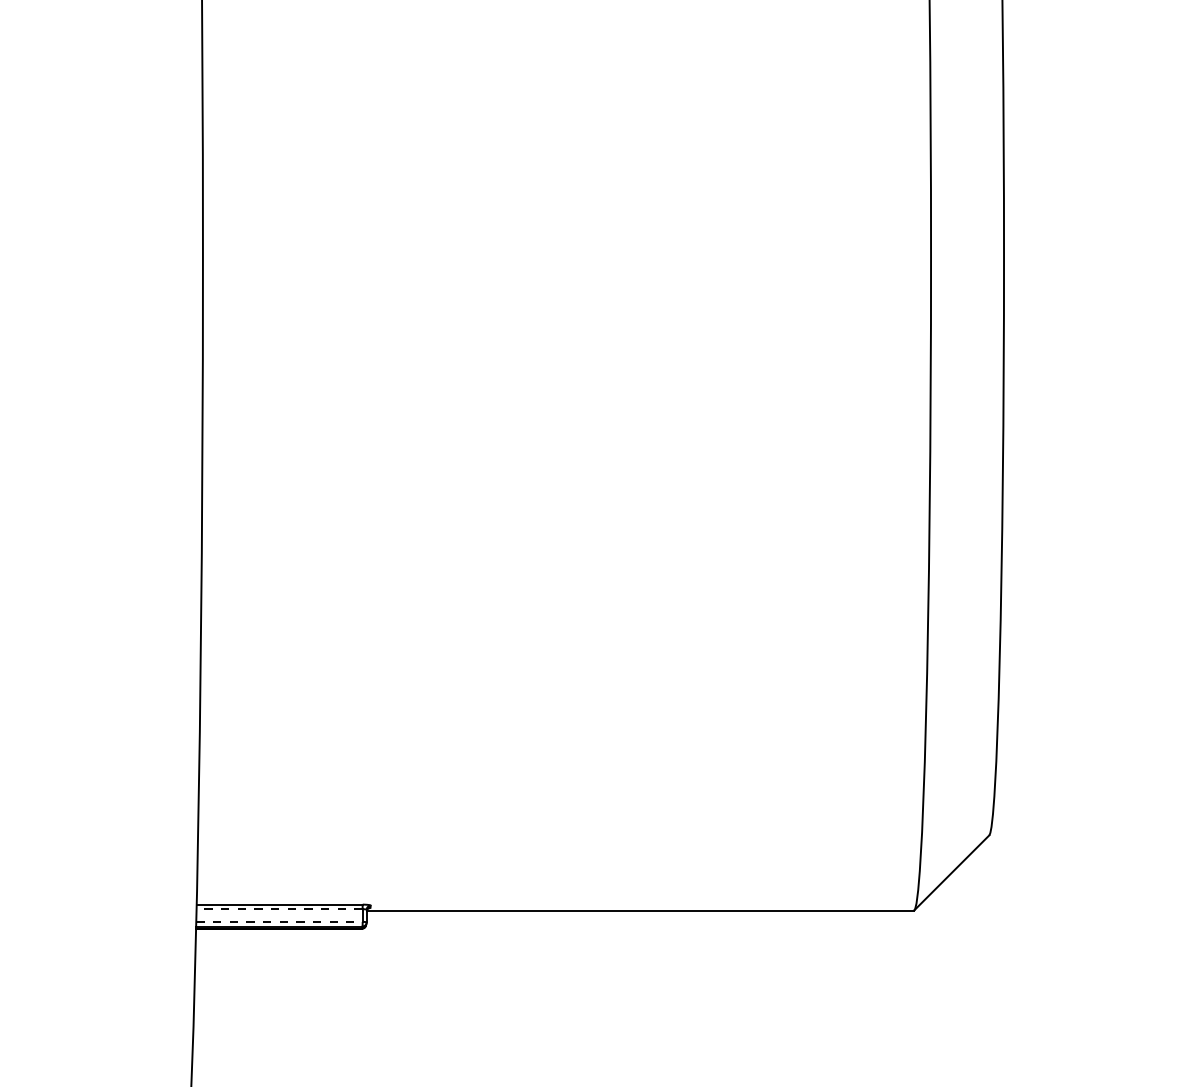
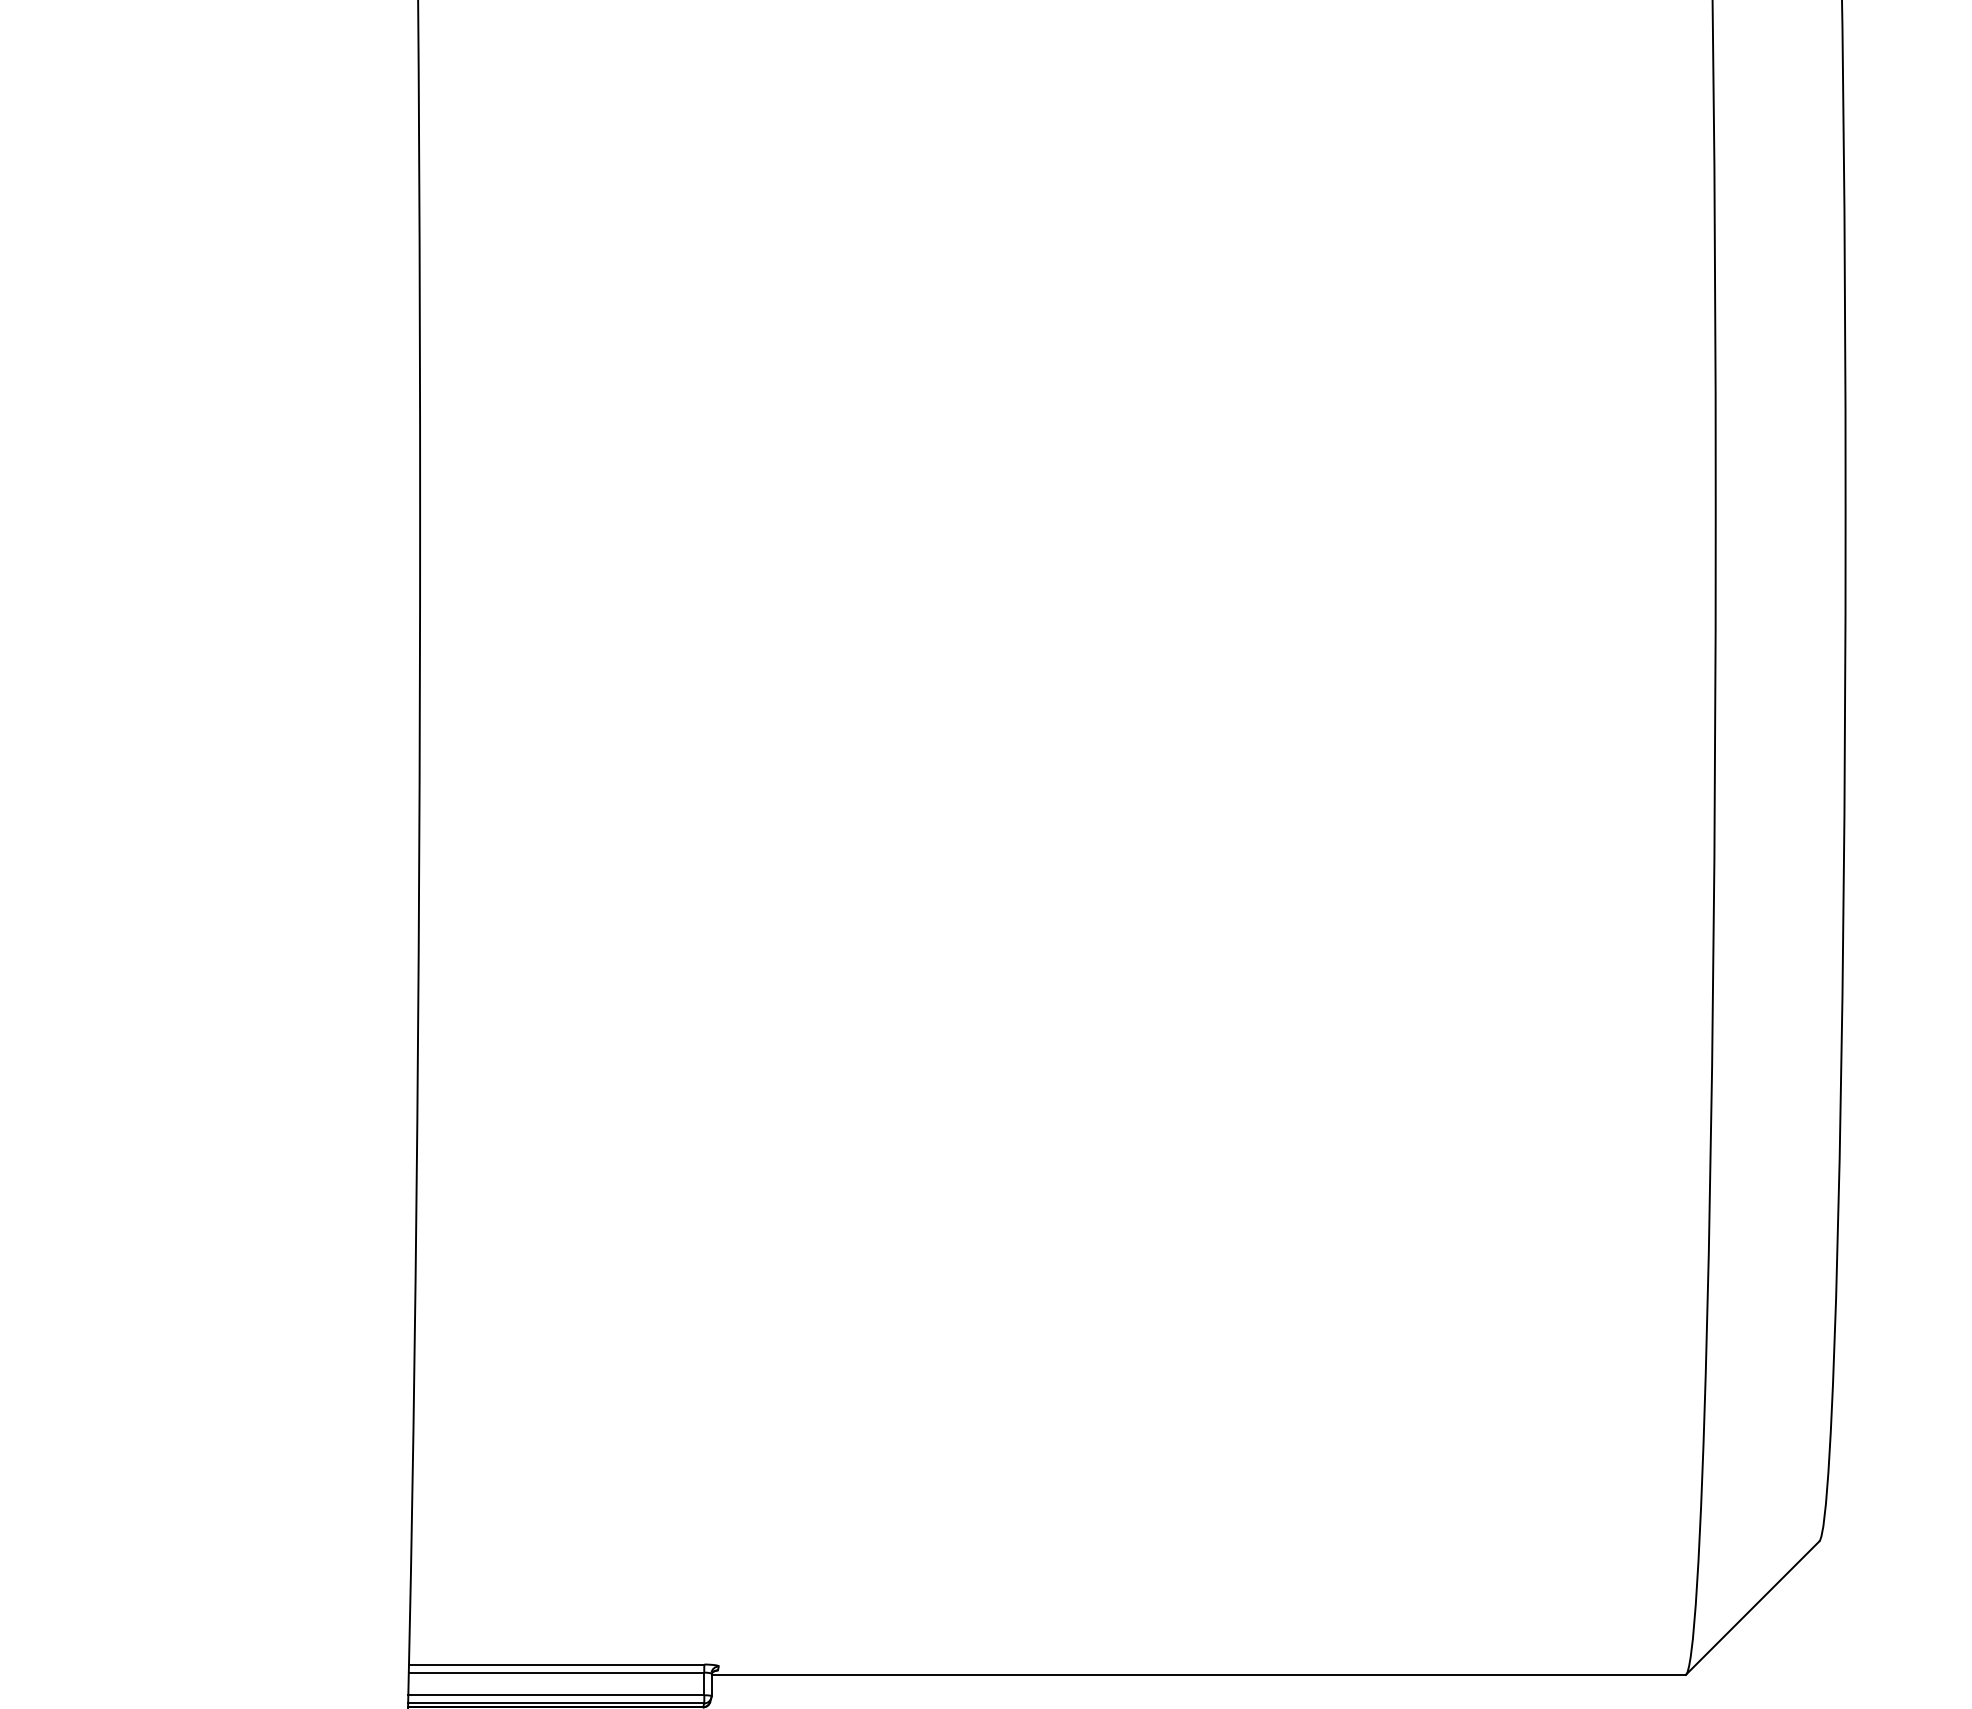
line: (279, 909) -> (556, 1673), dashed -> solid
line: (279, 921) -> (556, 1694), dashed -> solid

